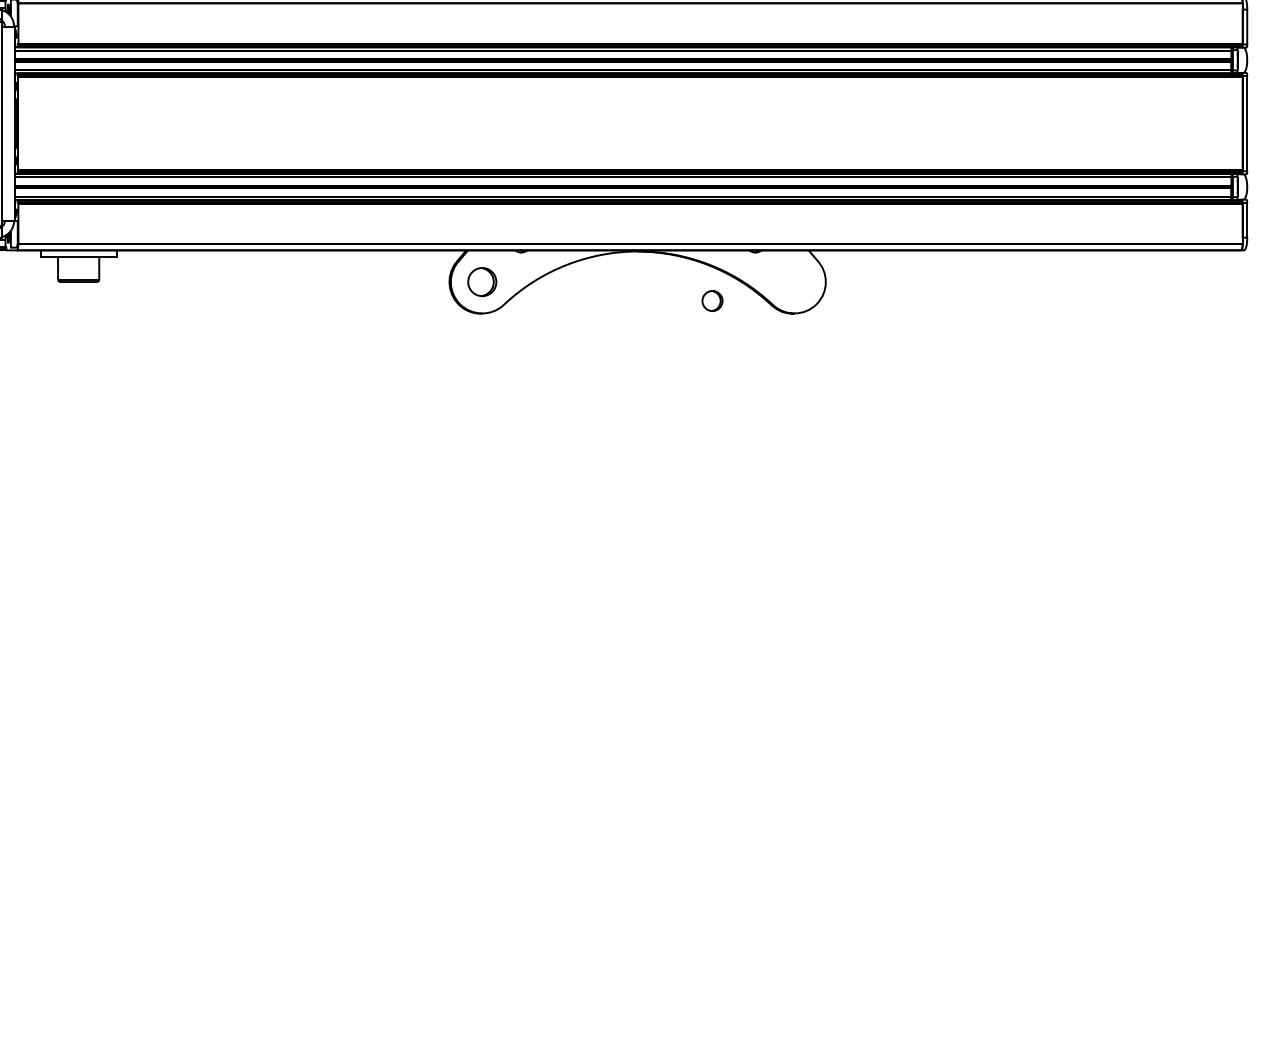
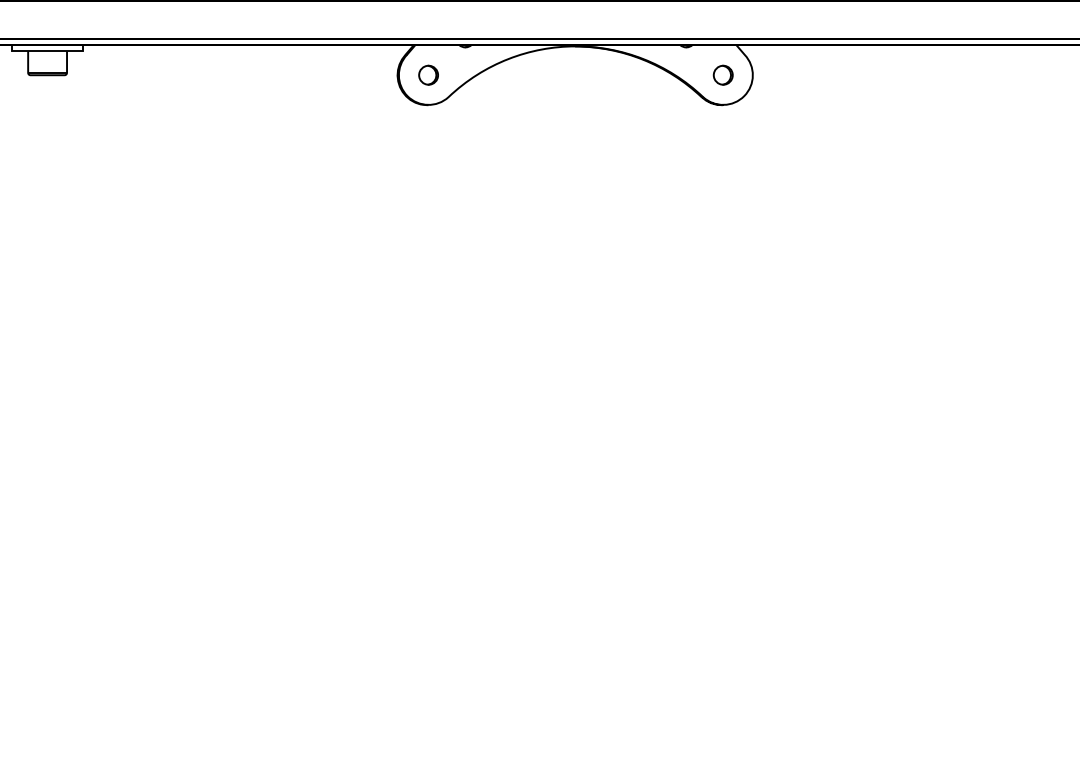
circle: (482, 281) -> (428, 74), size x0.71
circle: (712, 300) -> (723, 74), moved

